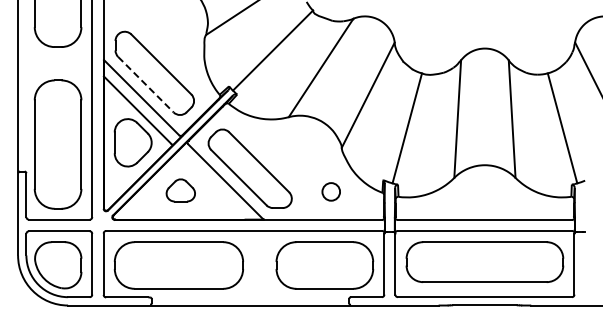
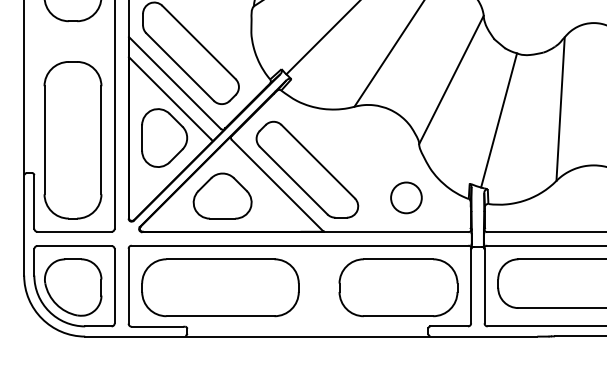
line: (146, 85) -> (180, 68), dashed -> solid
part: (180, 190) -> (222, 196), size x1.67
circle: (330, 191) -> (405, 197), size x1.43

